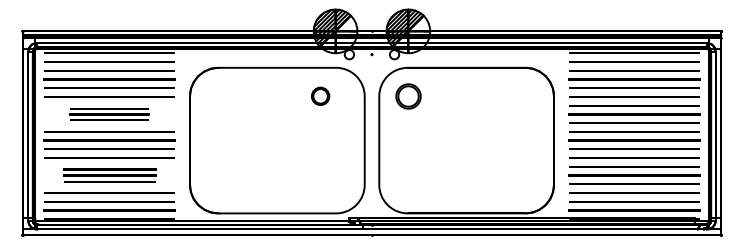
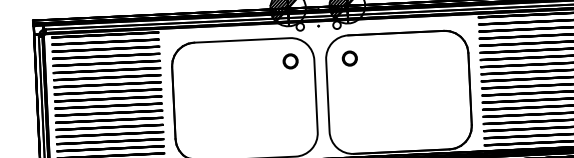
part: (320, 95) -> (290, 60), moved
part: (407, 95) -> (349, 57), size x0.71
part: (109, 114) -> (107, 84), size x1.67
part: (109, 175) -> (109, 134), size x1.43

